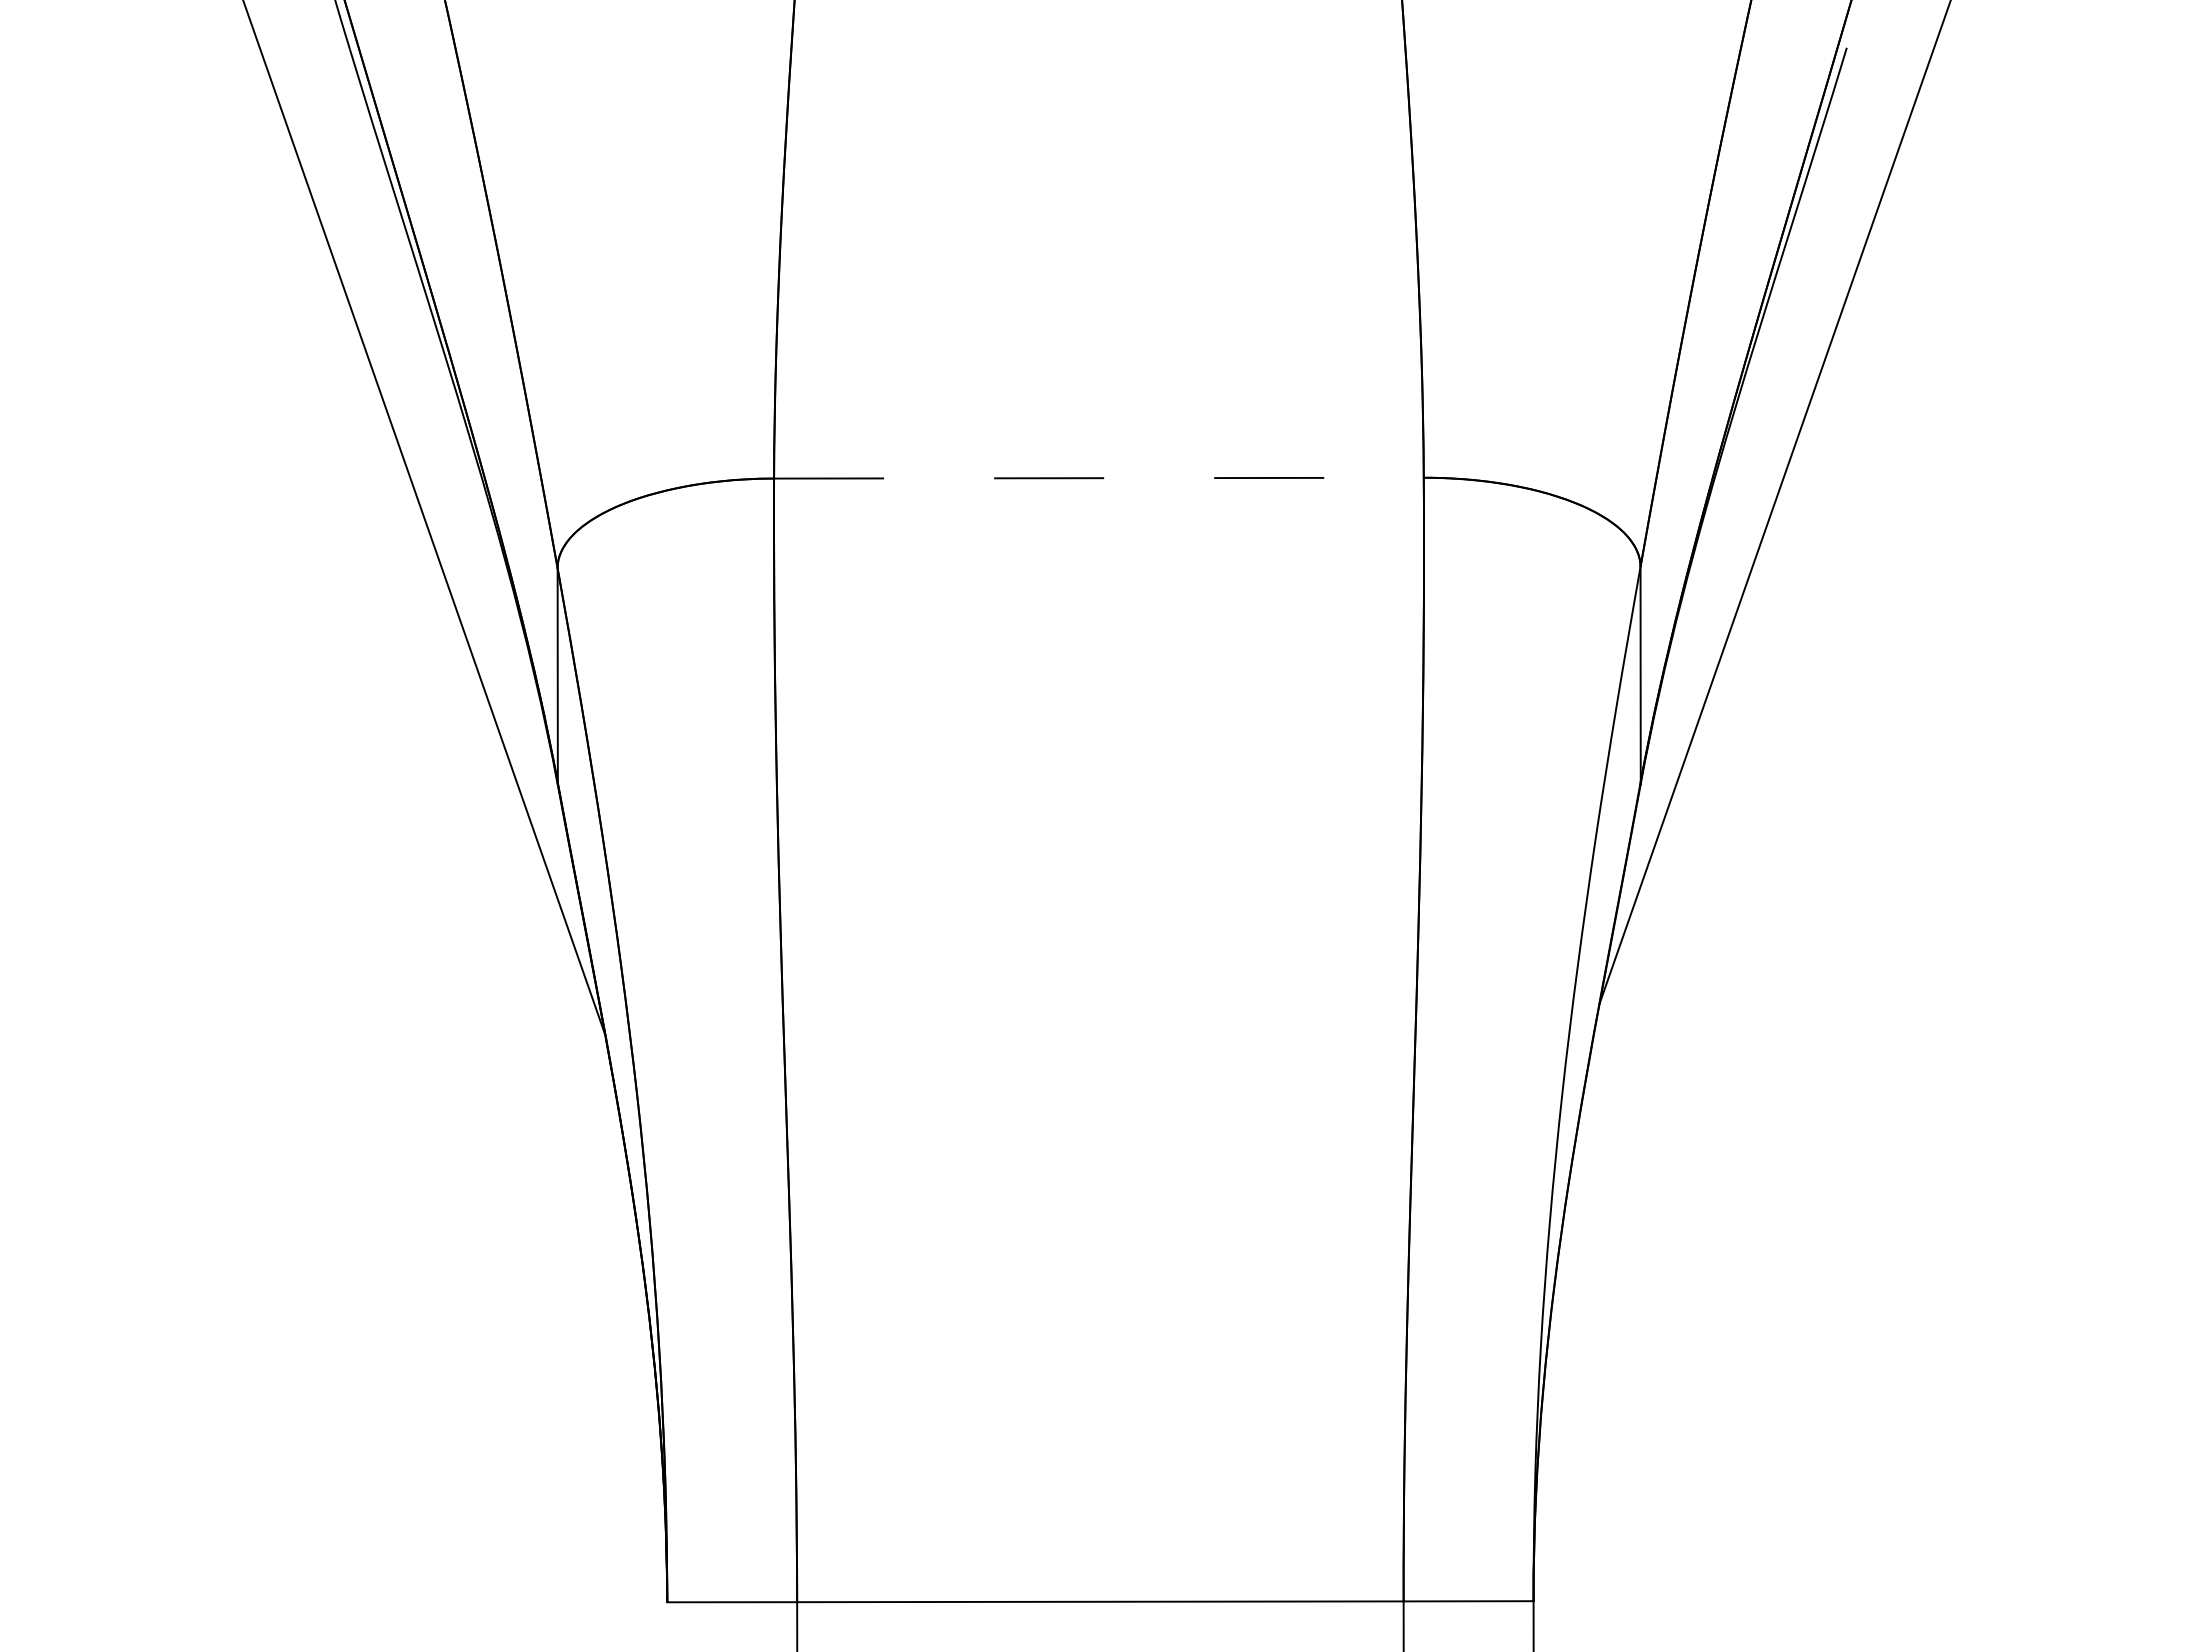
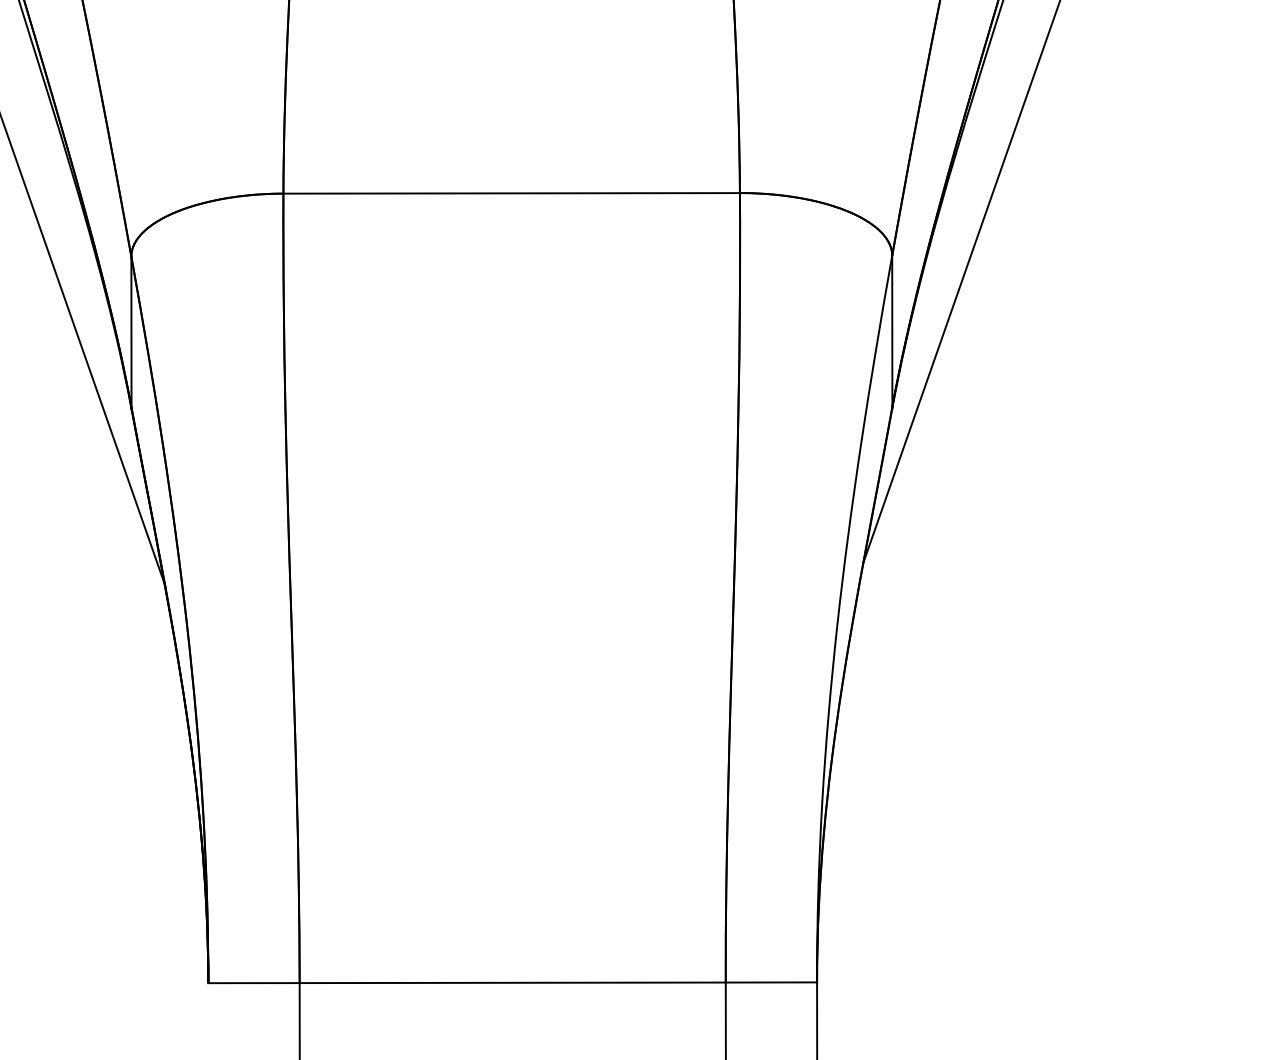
line: (1098, 478) -> (511, 193), dashed -> solid

